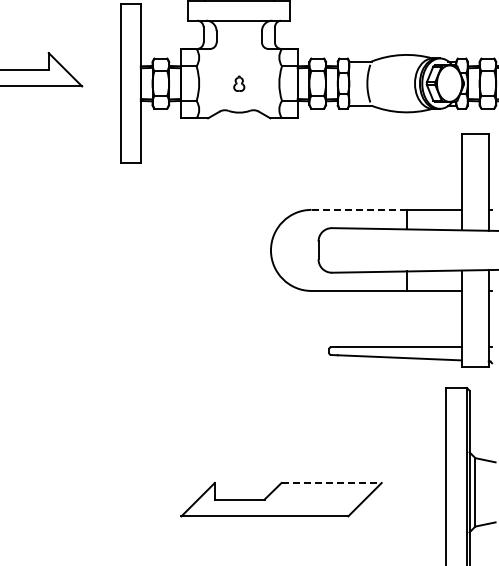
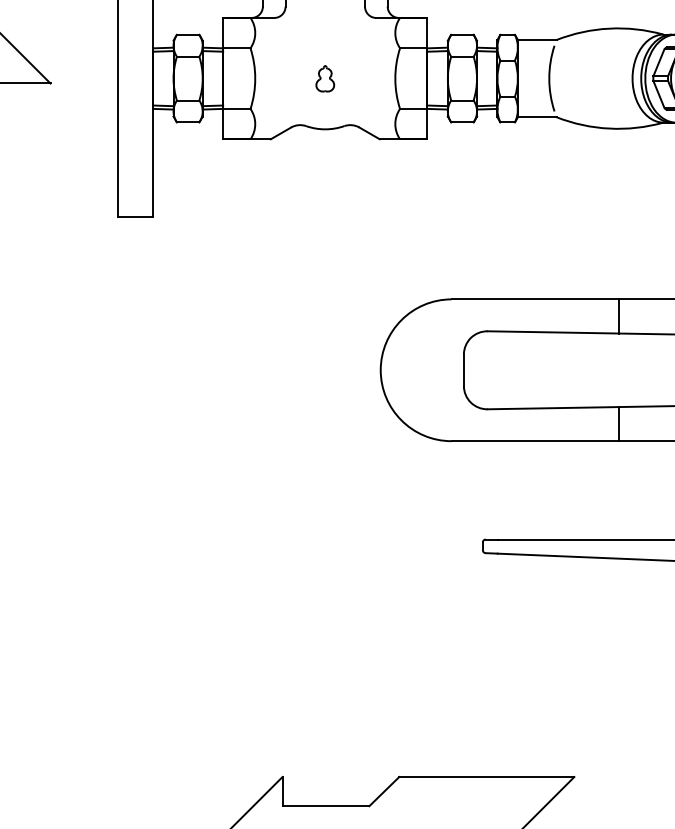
line: (359, 209) -> (535, 298), dashed -> solid
line: (332, 483) -> (488, 777), dashed -> solid

